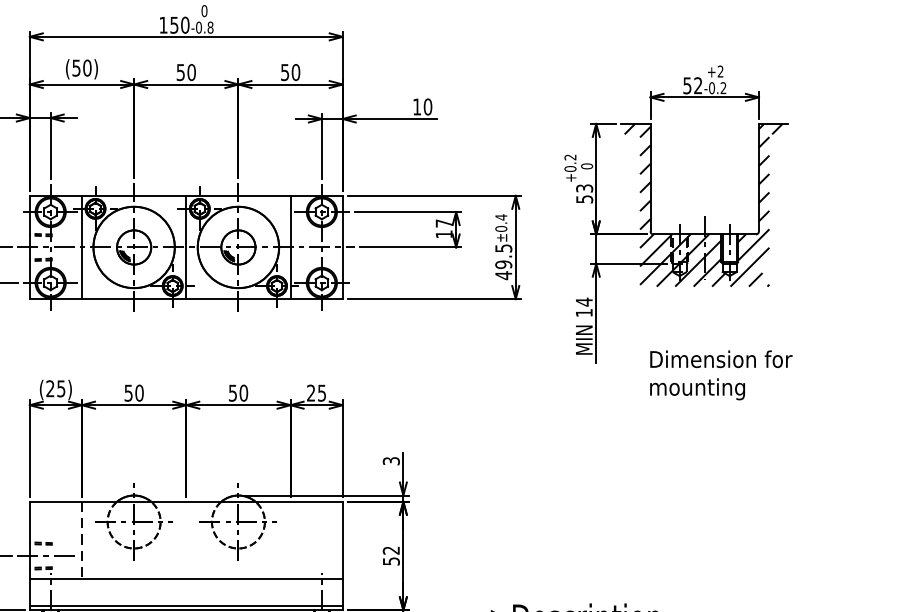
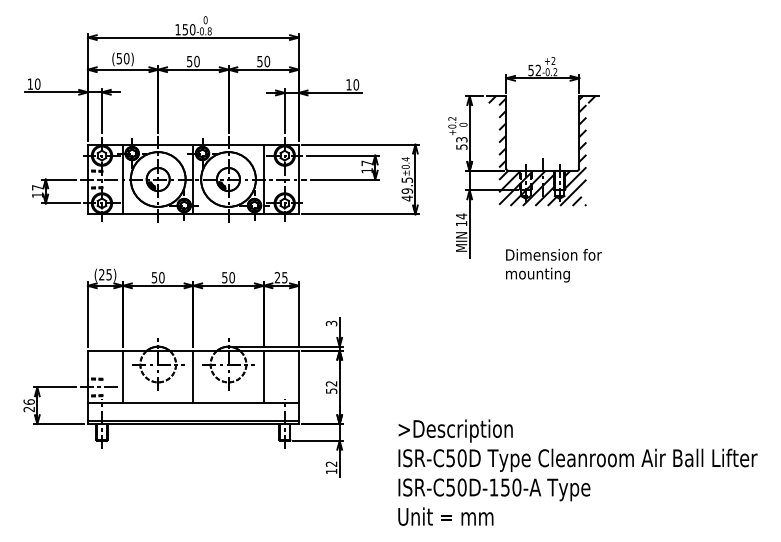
line: (186, 539) -> (193, 376), added
line: (290, 539) -> (263, 376), added
line: (82, 541) -> (123, 377), dashed -> solid

